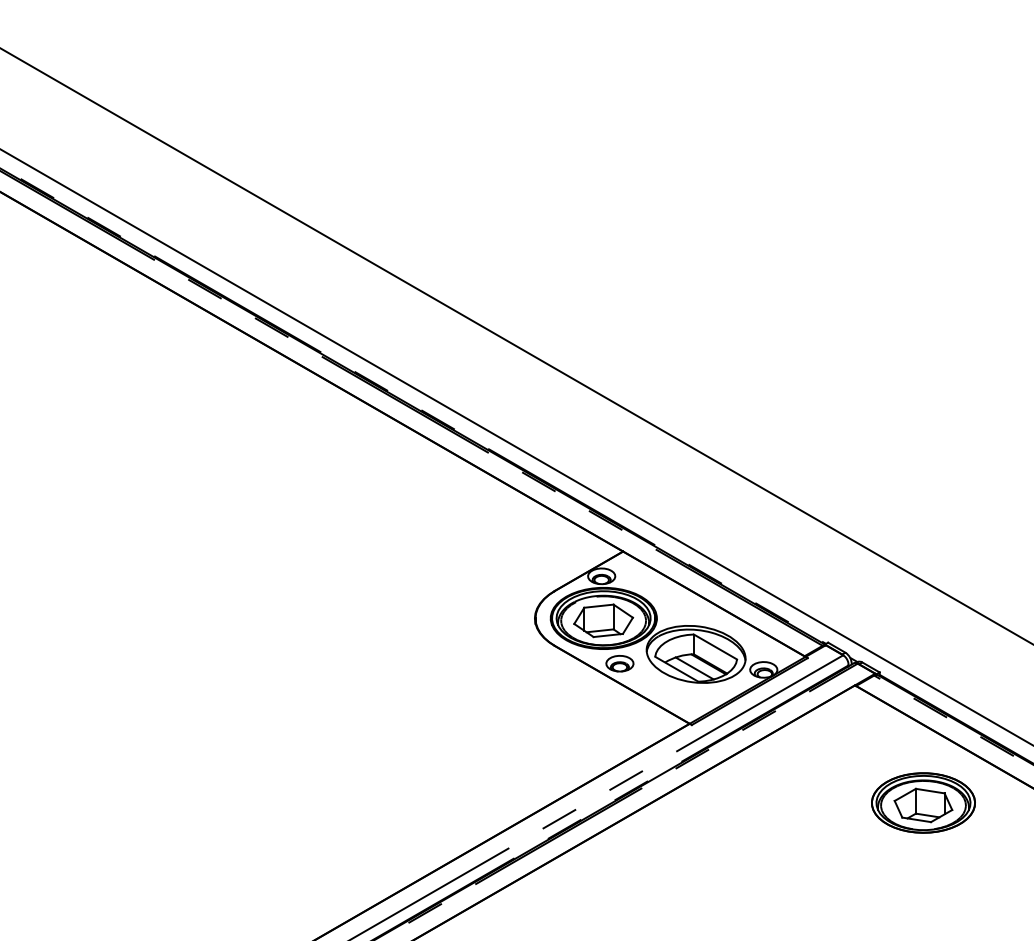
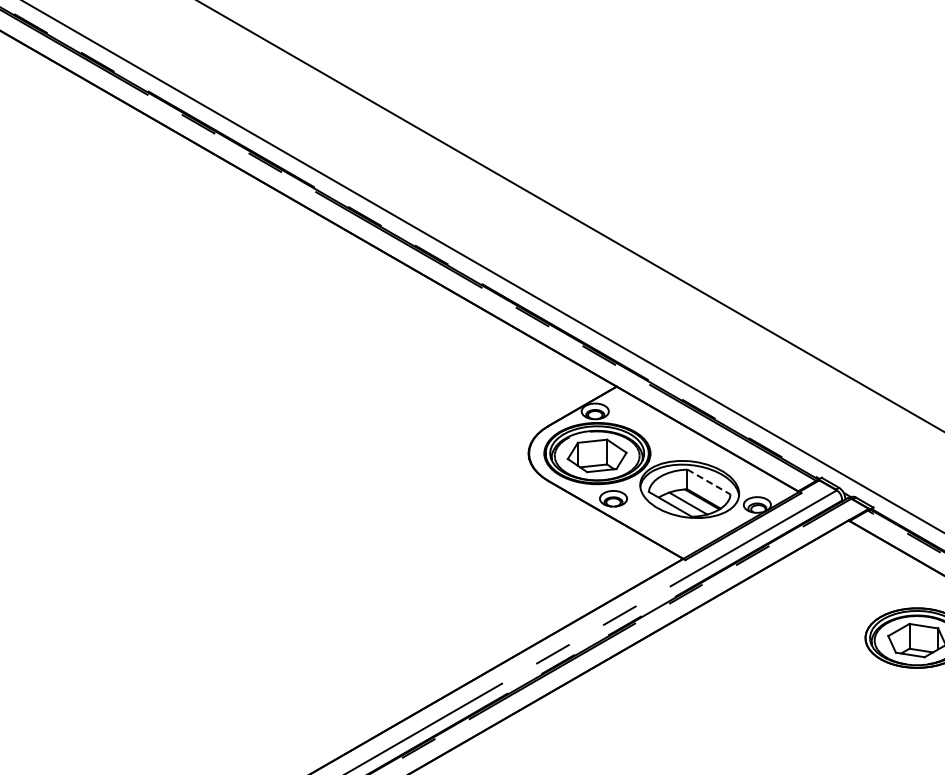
line: (715, 646) -> (709, 481), solid -> dashed

